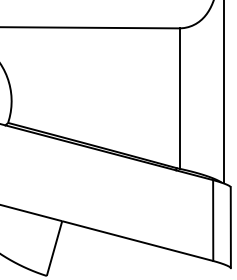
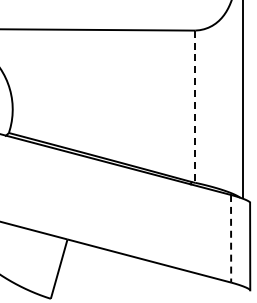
line: (180, 99) -> (195, 107), solid -> dashed
line: (213, 220) -> (231, 238), solid -> dashed

